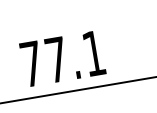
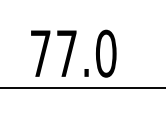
text: (94, 53) -> (106, 53), 77.1 -> 77.0

